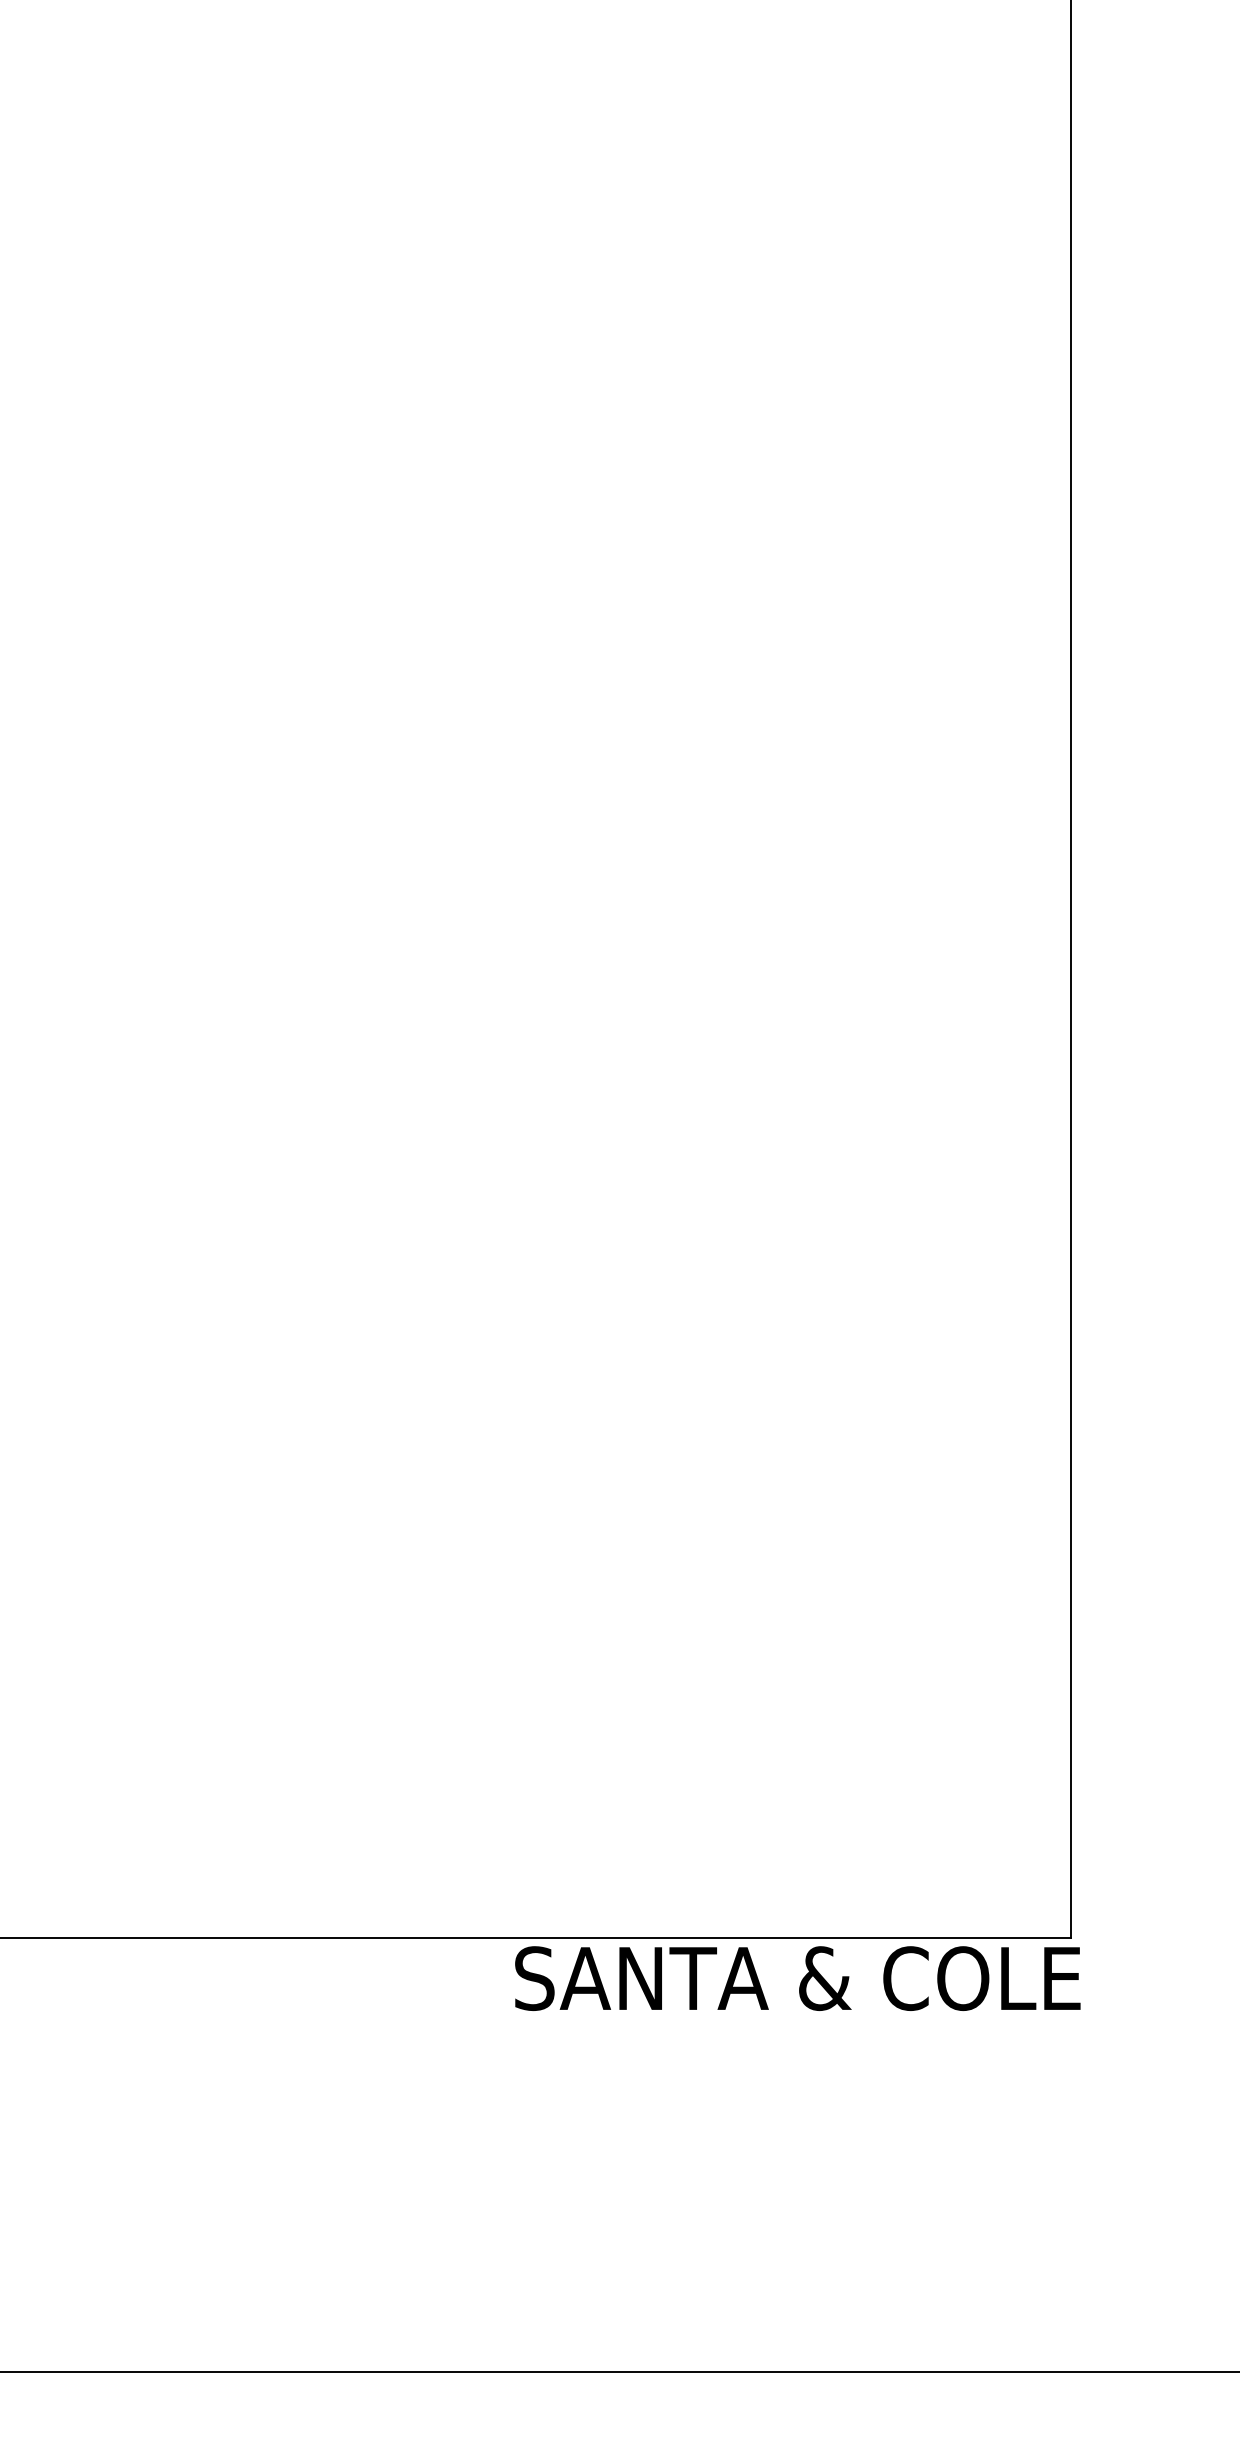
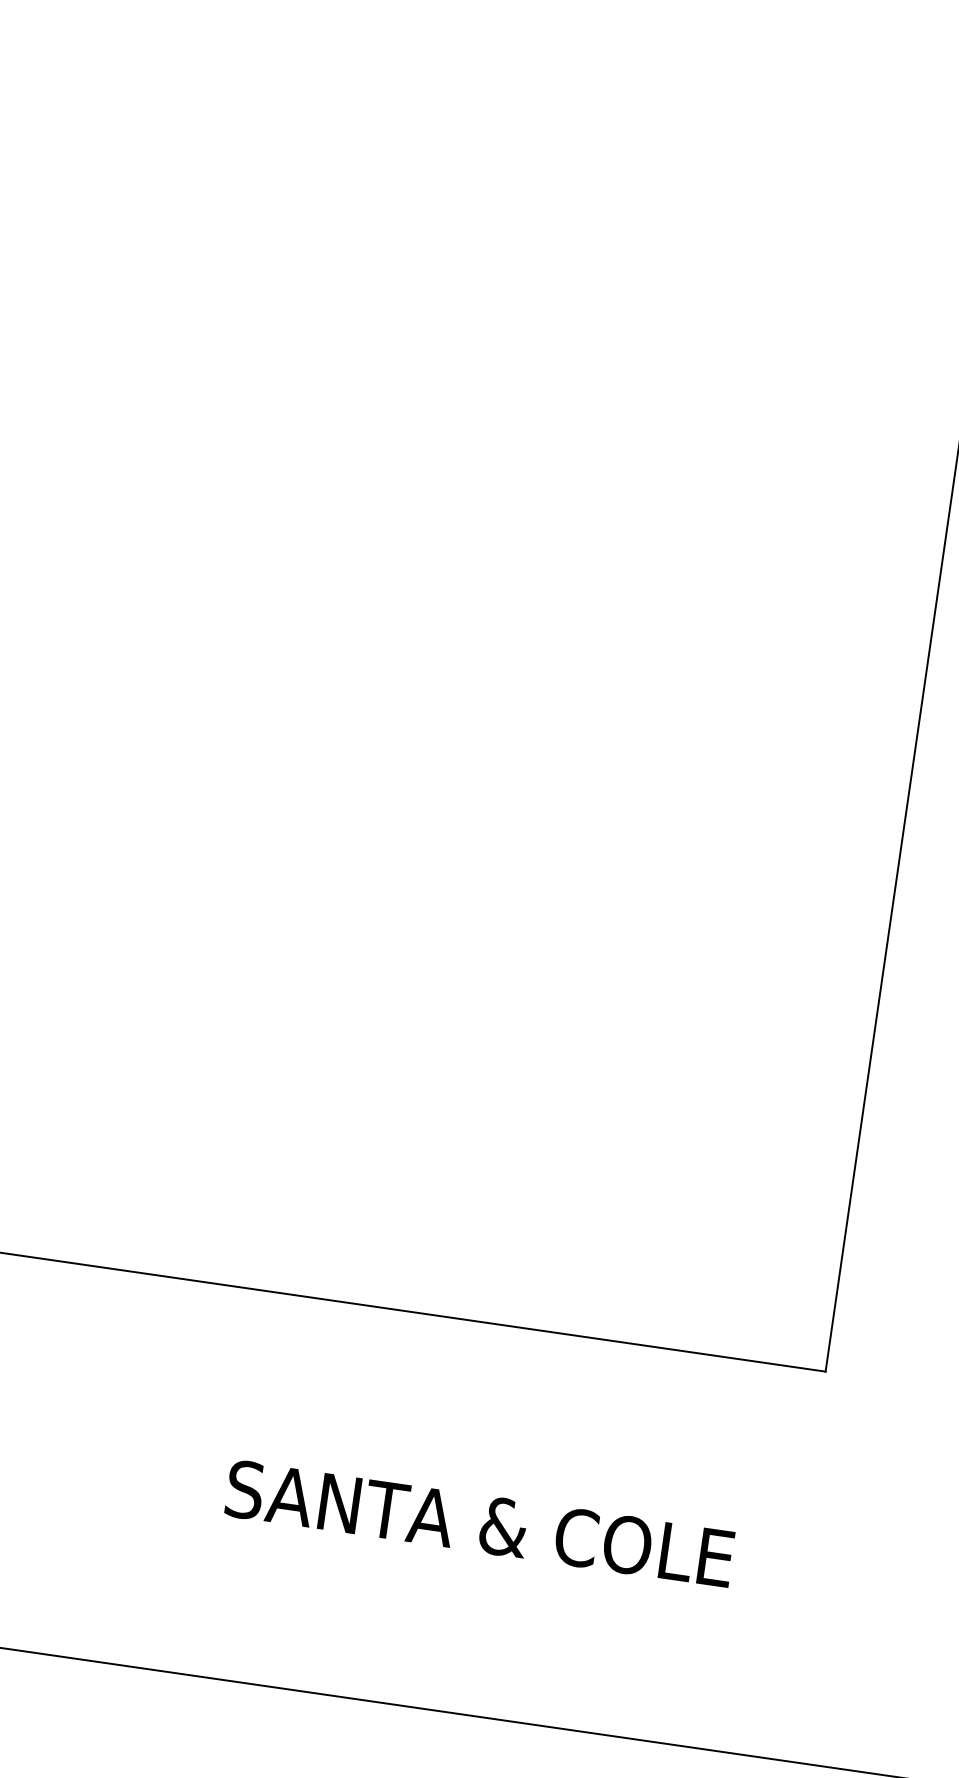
text: (797, 1978) -> (479, 1523), moved

